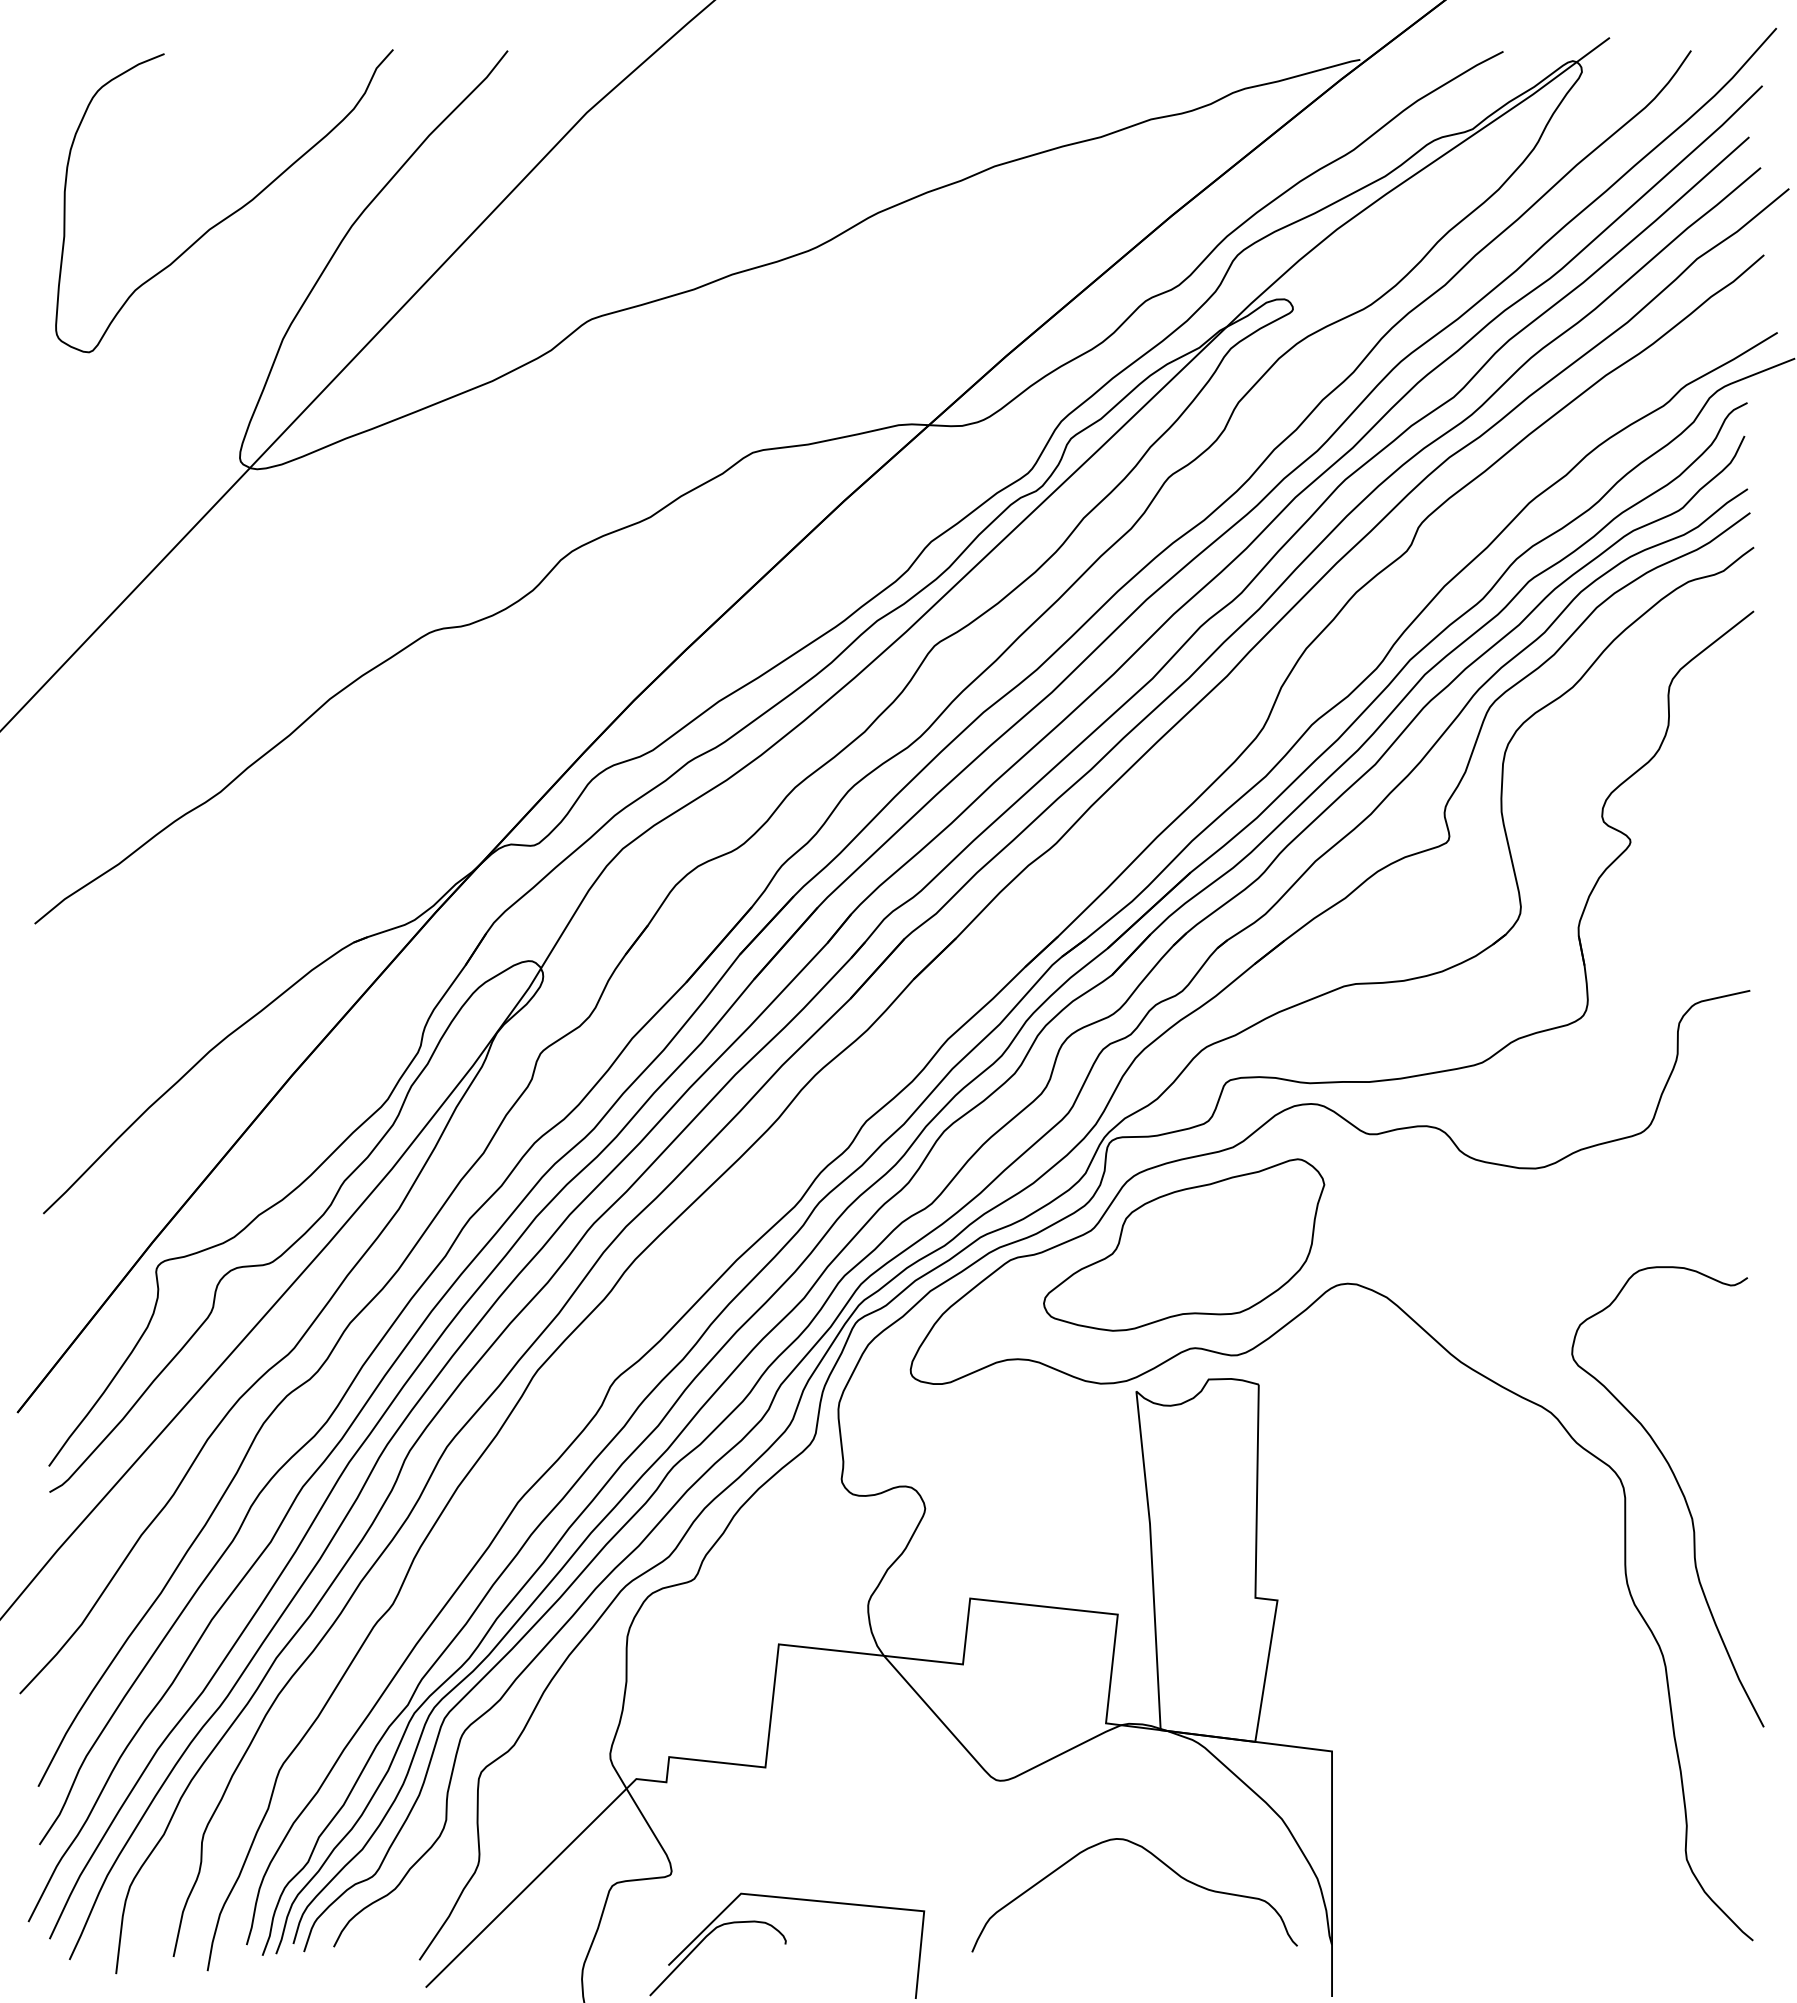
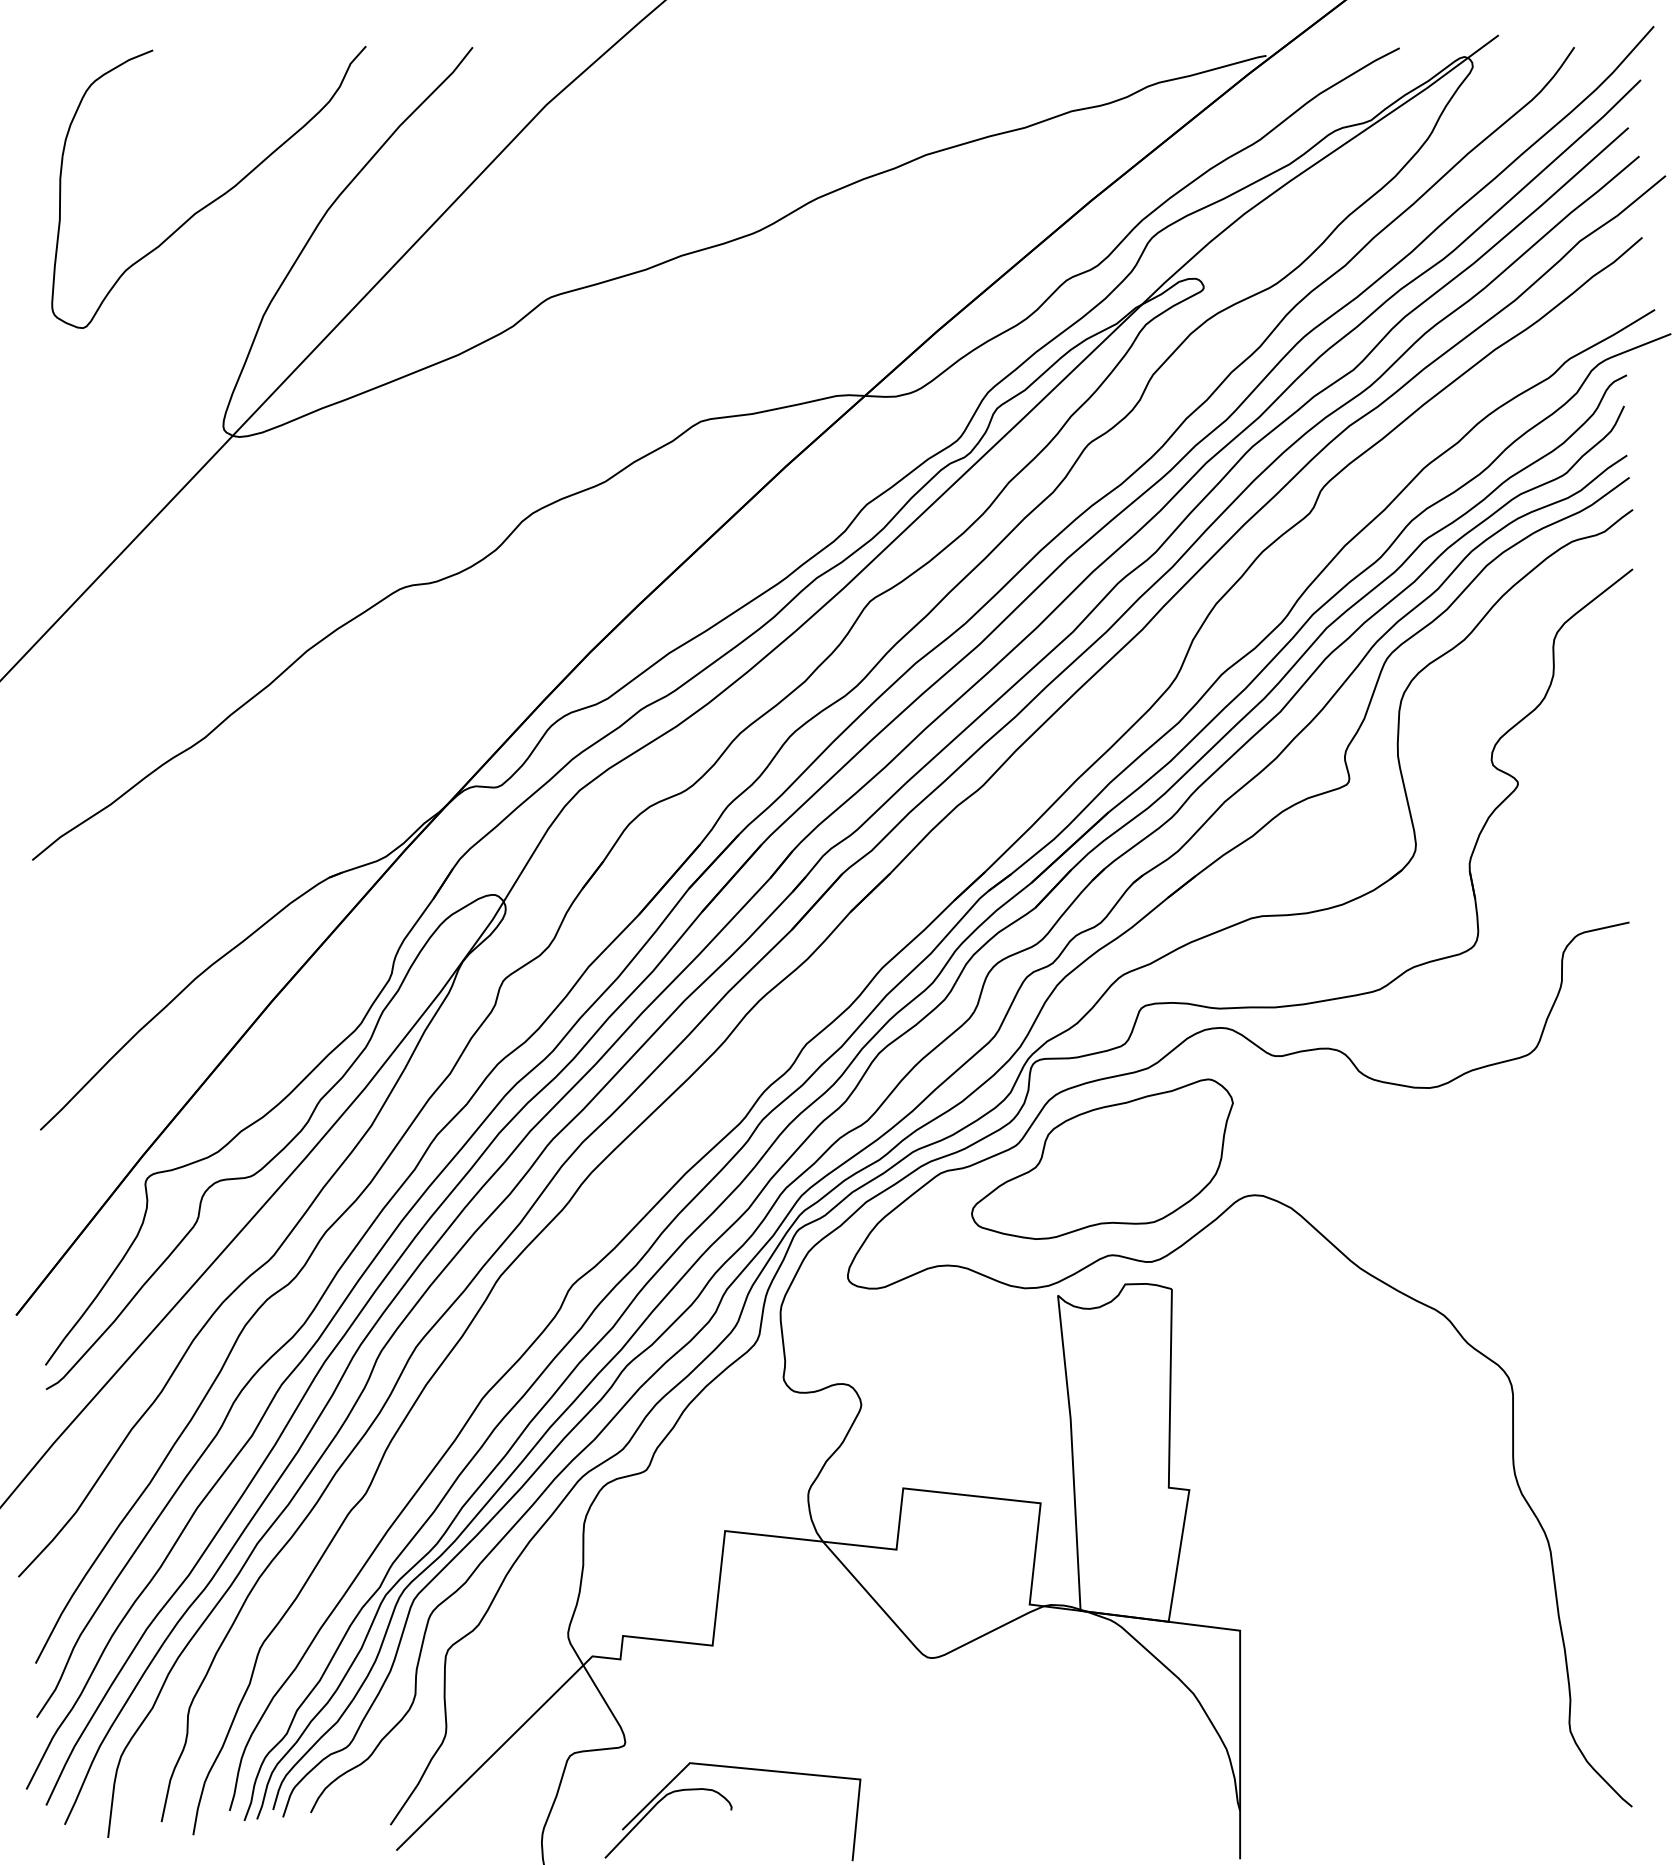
curve: (1679, 1489) -> (1563, 1386), removed
curve: (1159, 1861) -> (1079, 1733), removed

